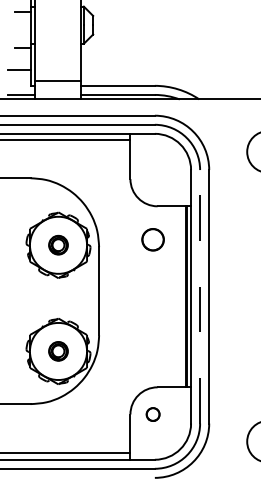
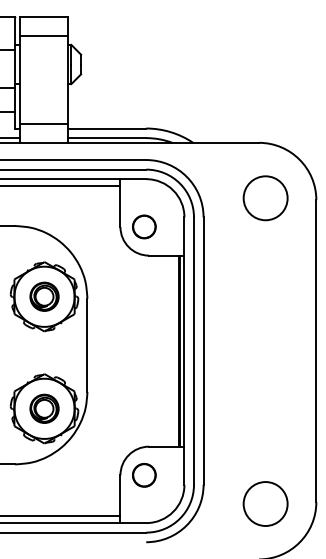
part: (153, 239) -> (144, 226), moved
part: (58, 245) -> (44, 296), size x1.43
line: (200, 297) -> (194, 351), dashed -> solid
part: (58, 351) -> (44, 408), size x1.43
circle: (153, 414) -> (144, 475), size x1.67

